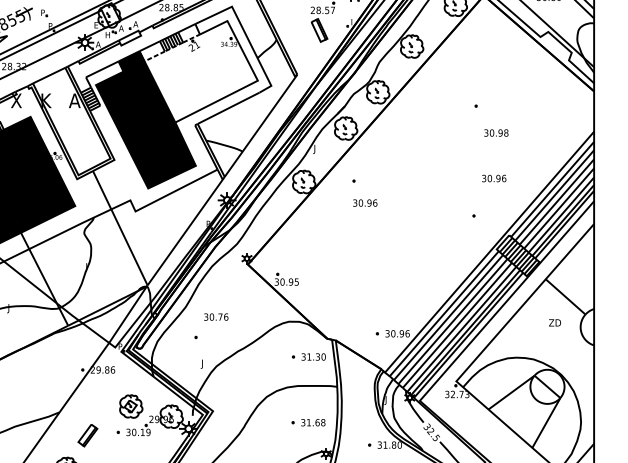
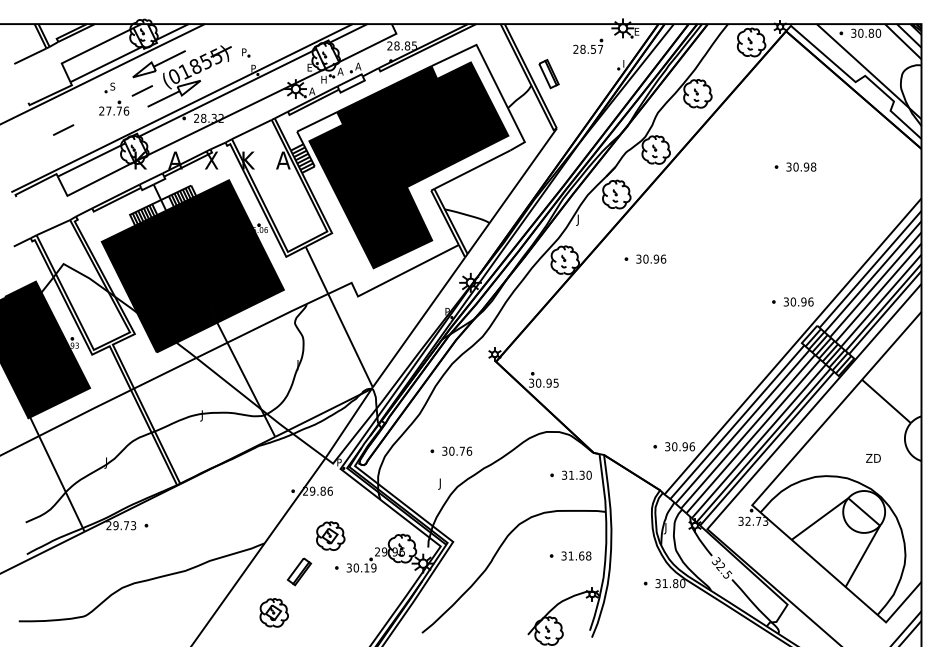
part: (319, 30) -> (548, 74), moved
fill: (198, 71) -> (435, 124), added
text: (496, 132) -> (801, 166), moved
text: (494, 178) -> (798, 301), moved
text: (365, 202) -> (651, 258), moved
text: (216, 316) -> (457, 450), moved
text: (555, 322) -> (873, 458), moved
part: (131, 405) -> (330, 535), moved

